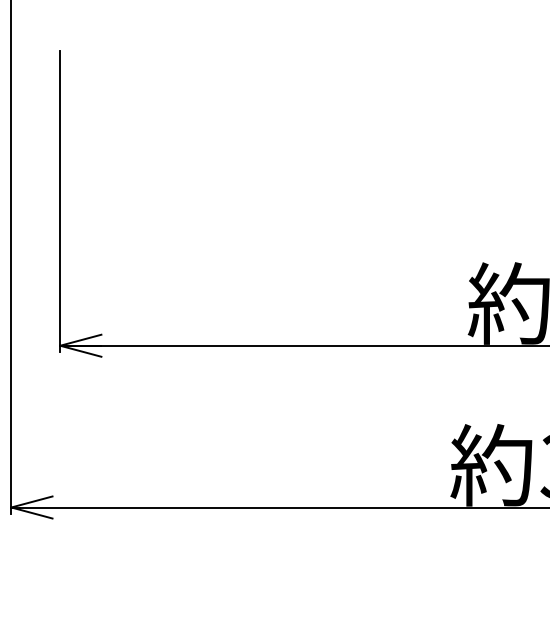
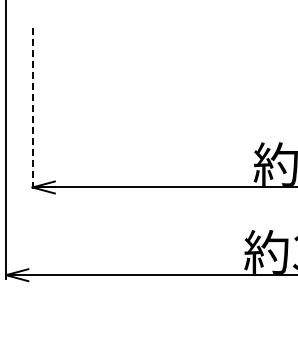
line: (60, 201) -> (32, 109), solid -> dashed

